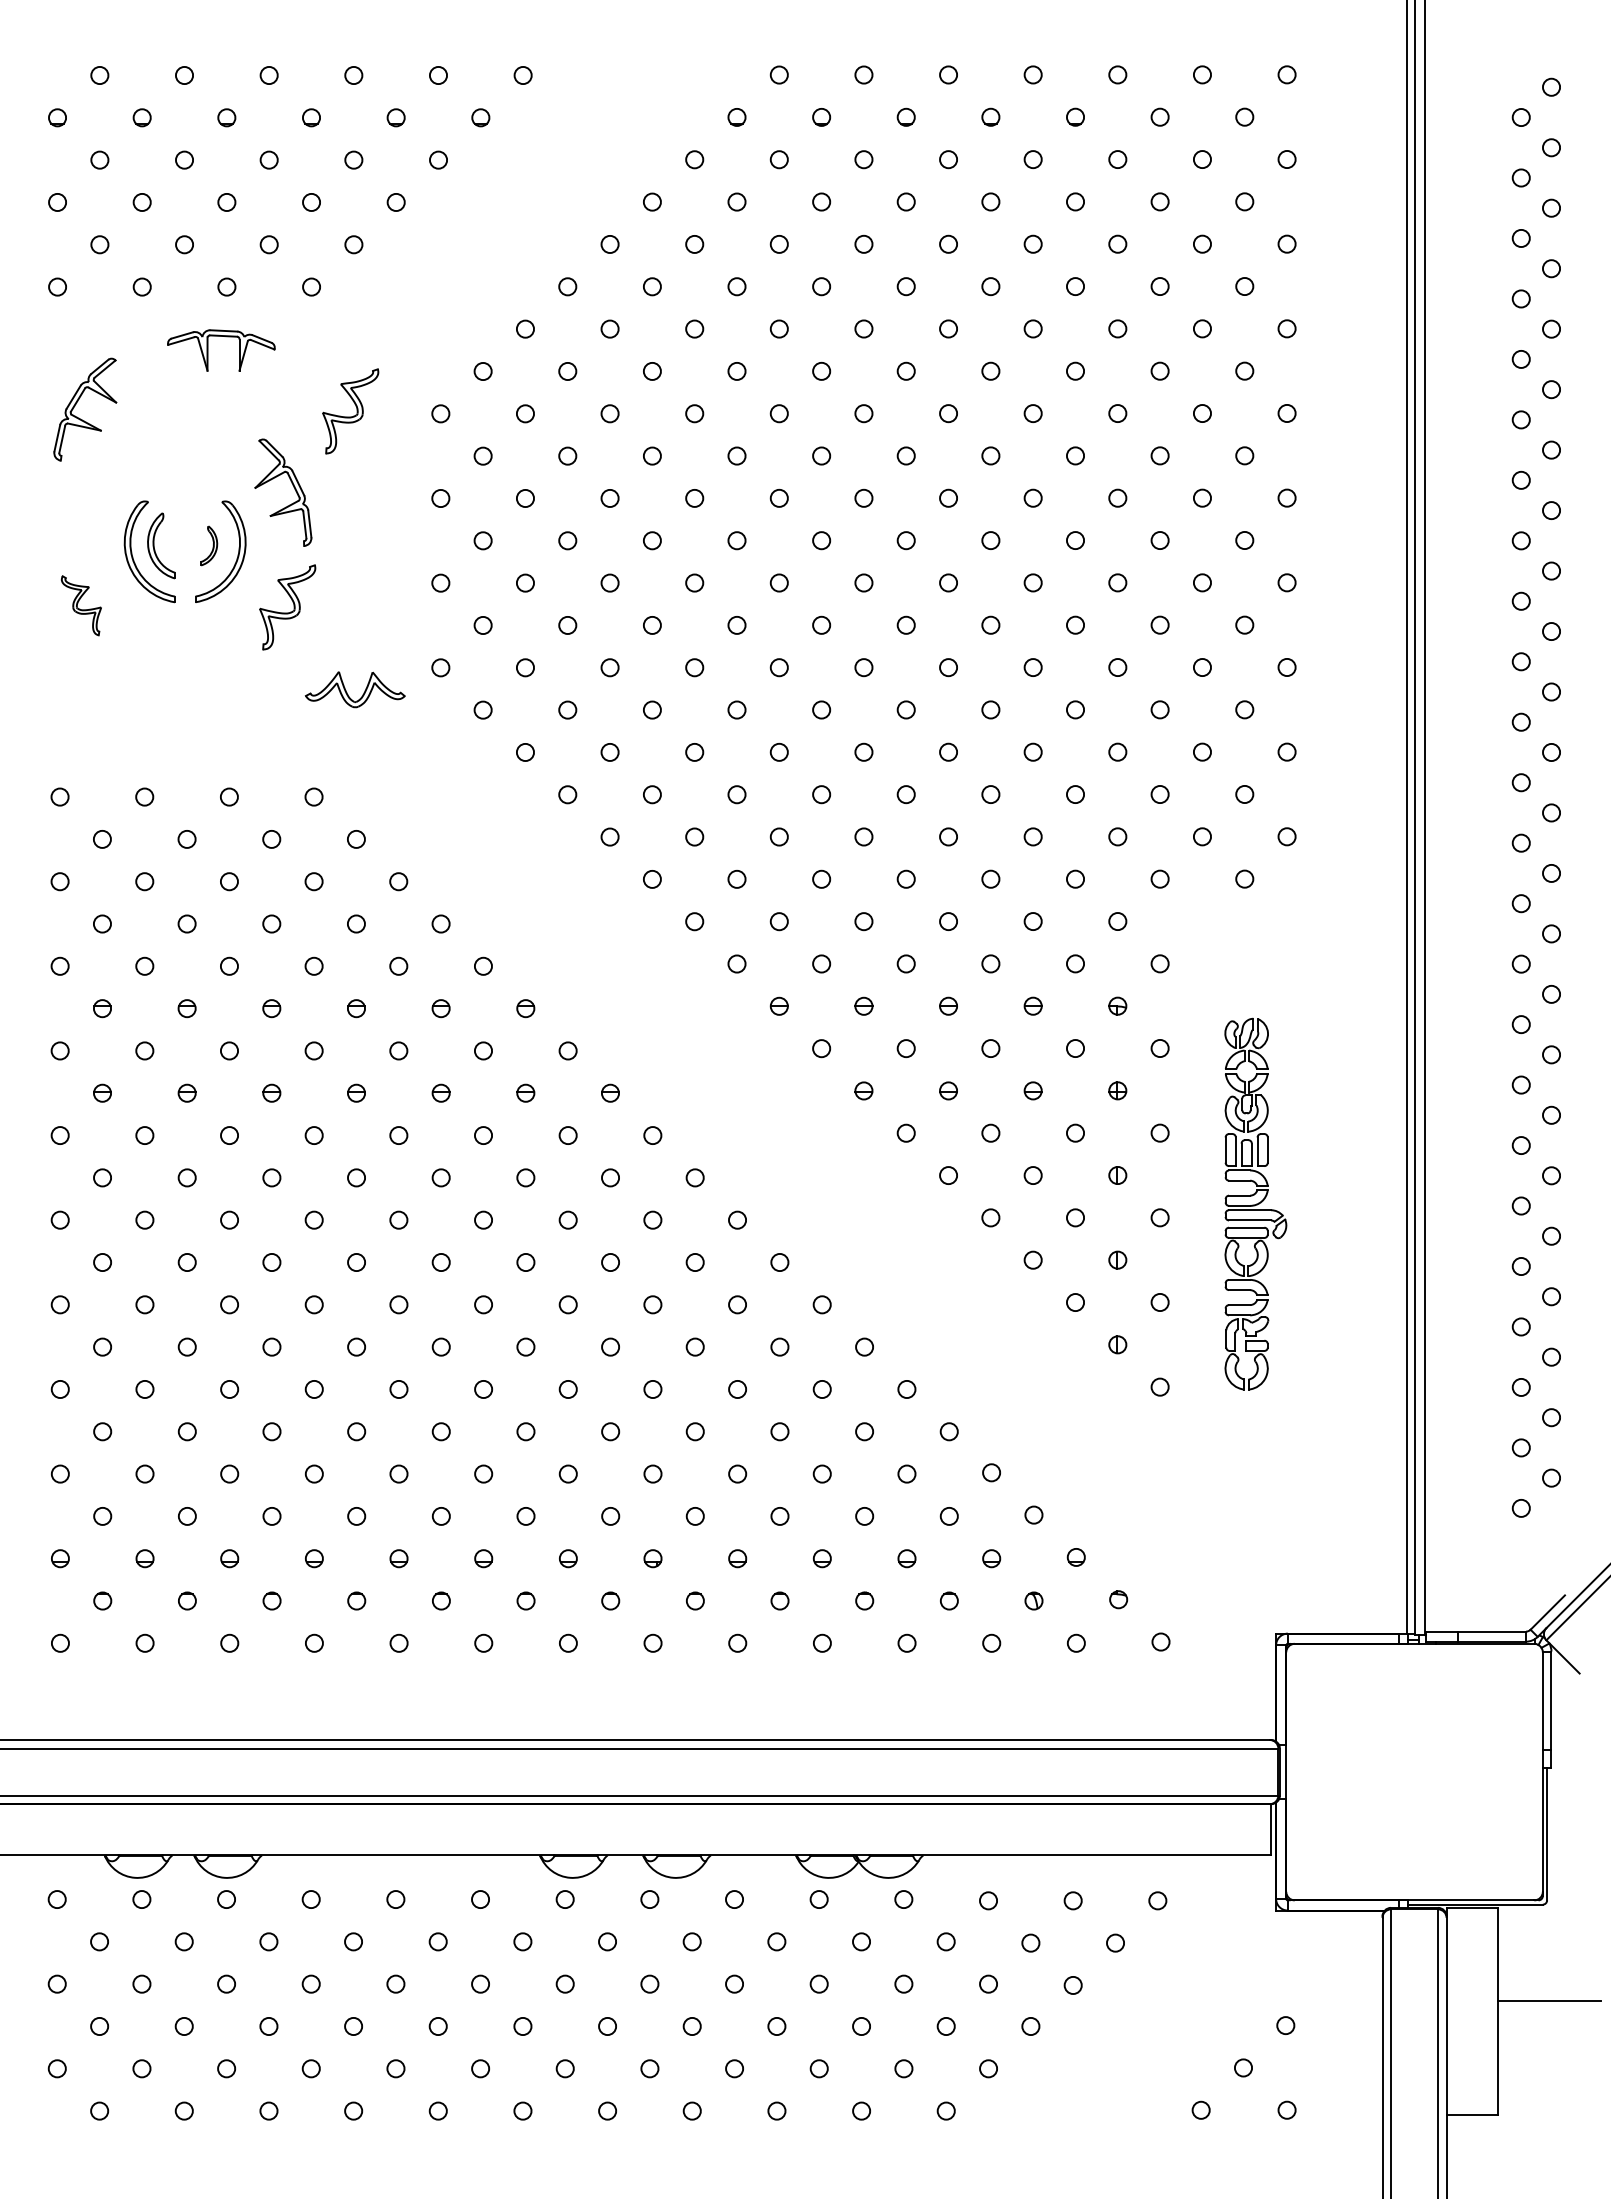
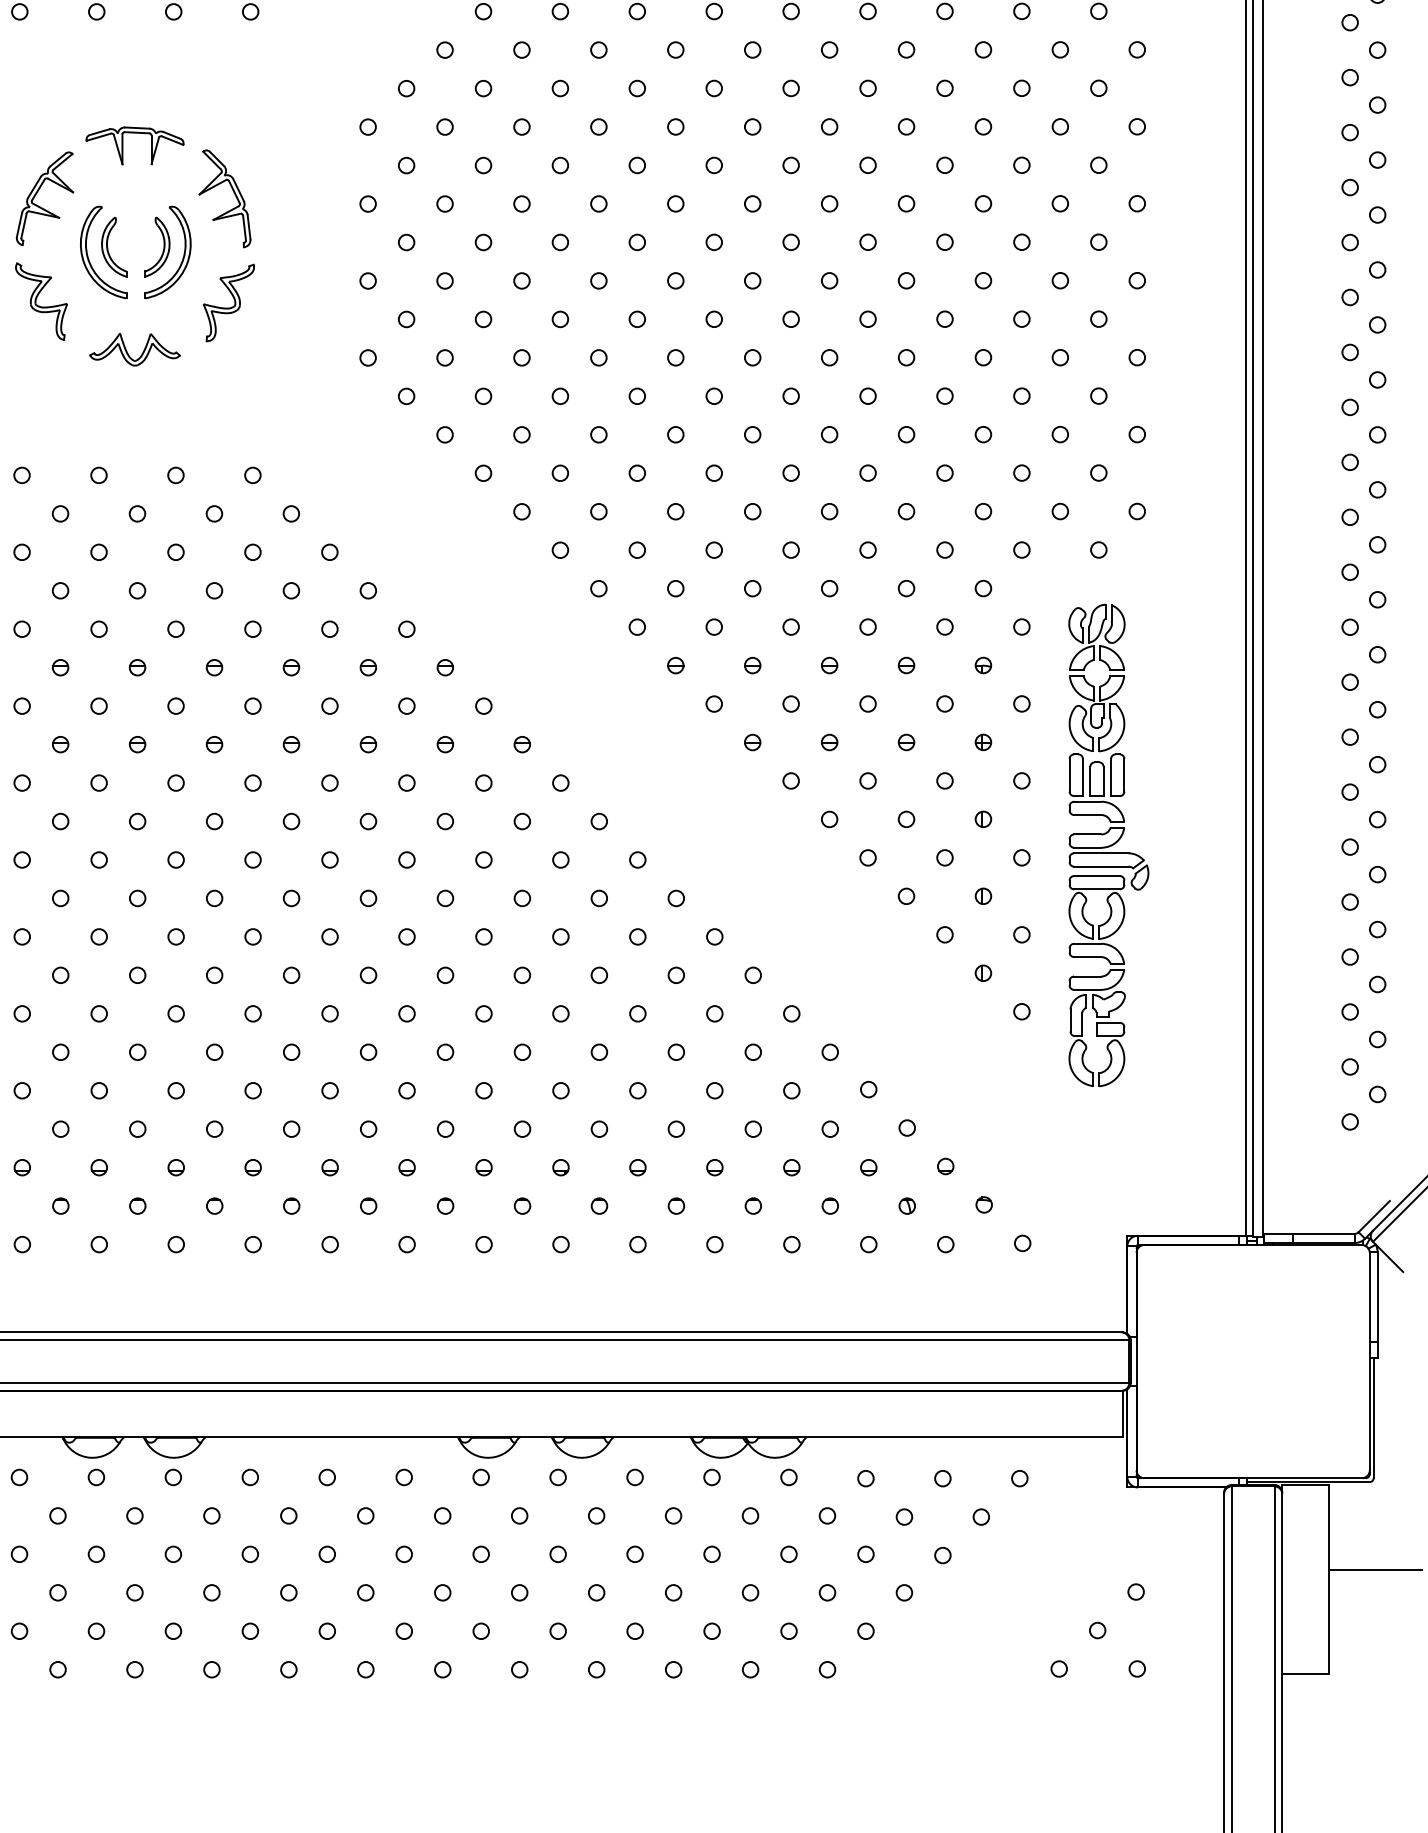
part: (208, 350) -> (123, 145), moved
part: (76, 404) -> (36, 194), moved
part: (350, 411) -> (286, 124), removed
part: (209, 545) -> (157, 246), size x1.67
part: (81, 605) -> (41, 301), size x1.43
part: (347, 692) -> (127, 352), moved
part: (1255, 1203) -> (1108, 844), size x1.43

